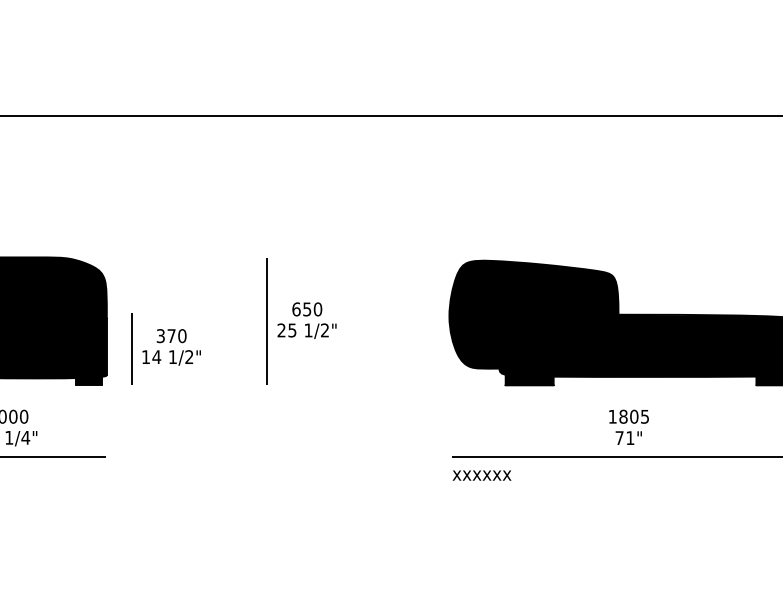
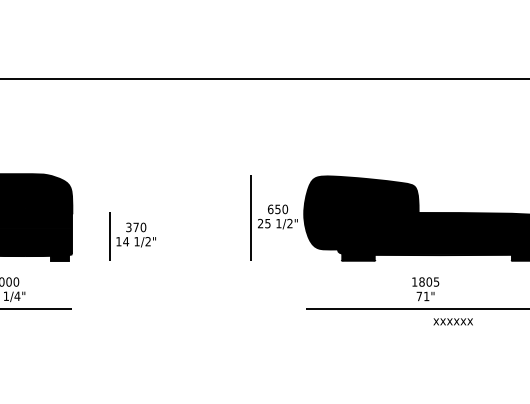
part: (300, 321) -> (273, 217), moved
part: (166, 349) -> (132, 236), moved
text: (480, 475) -> (452, 321), moved

